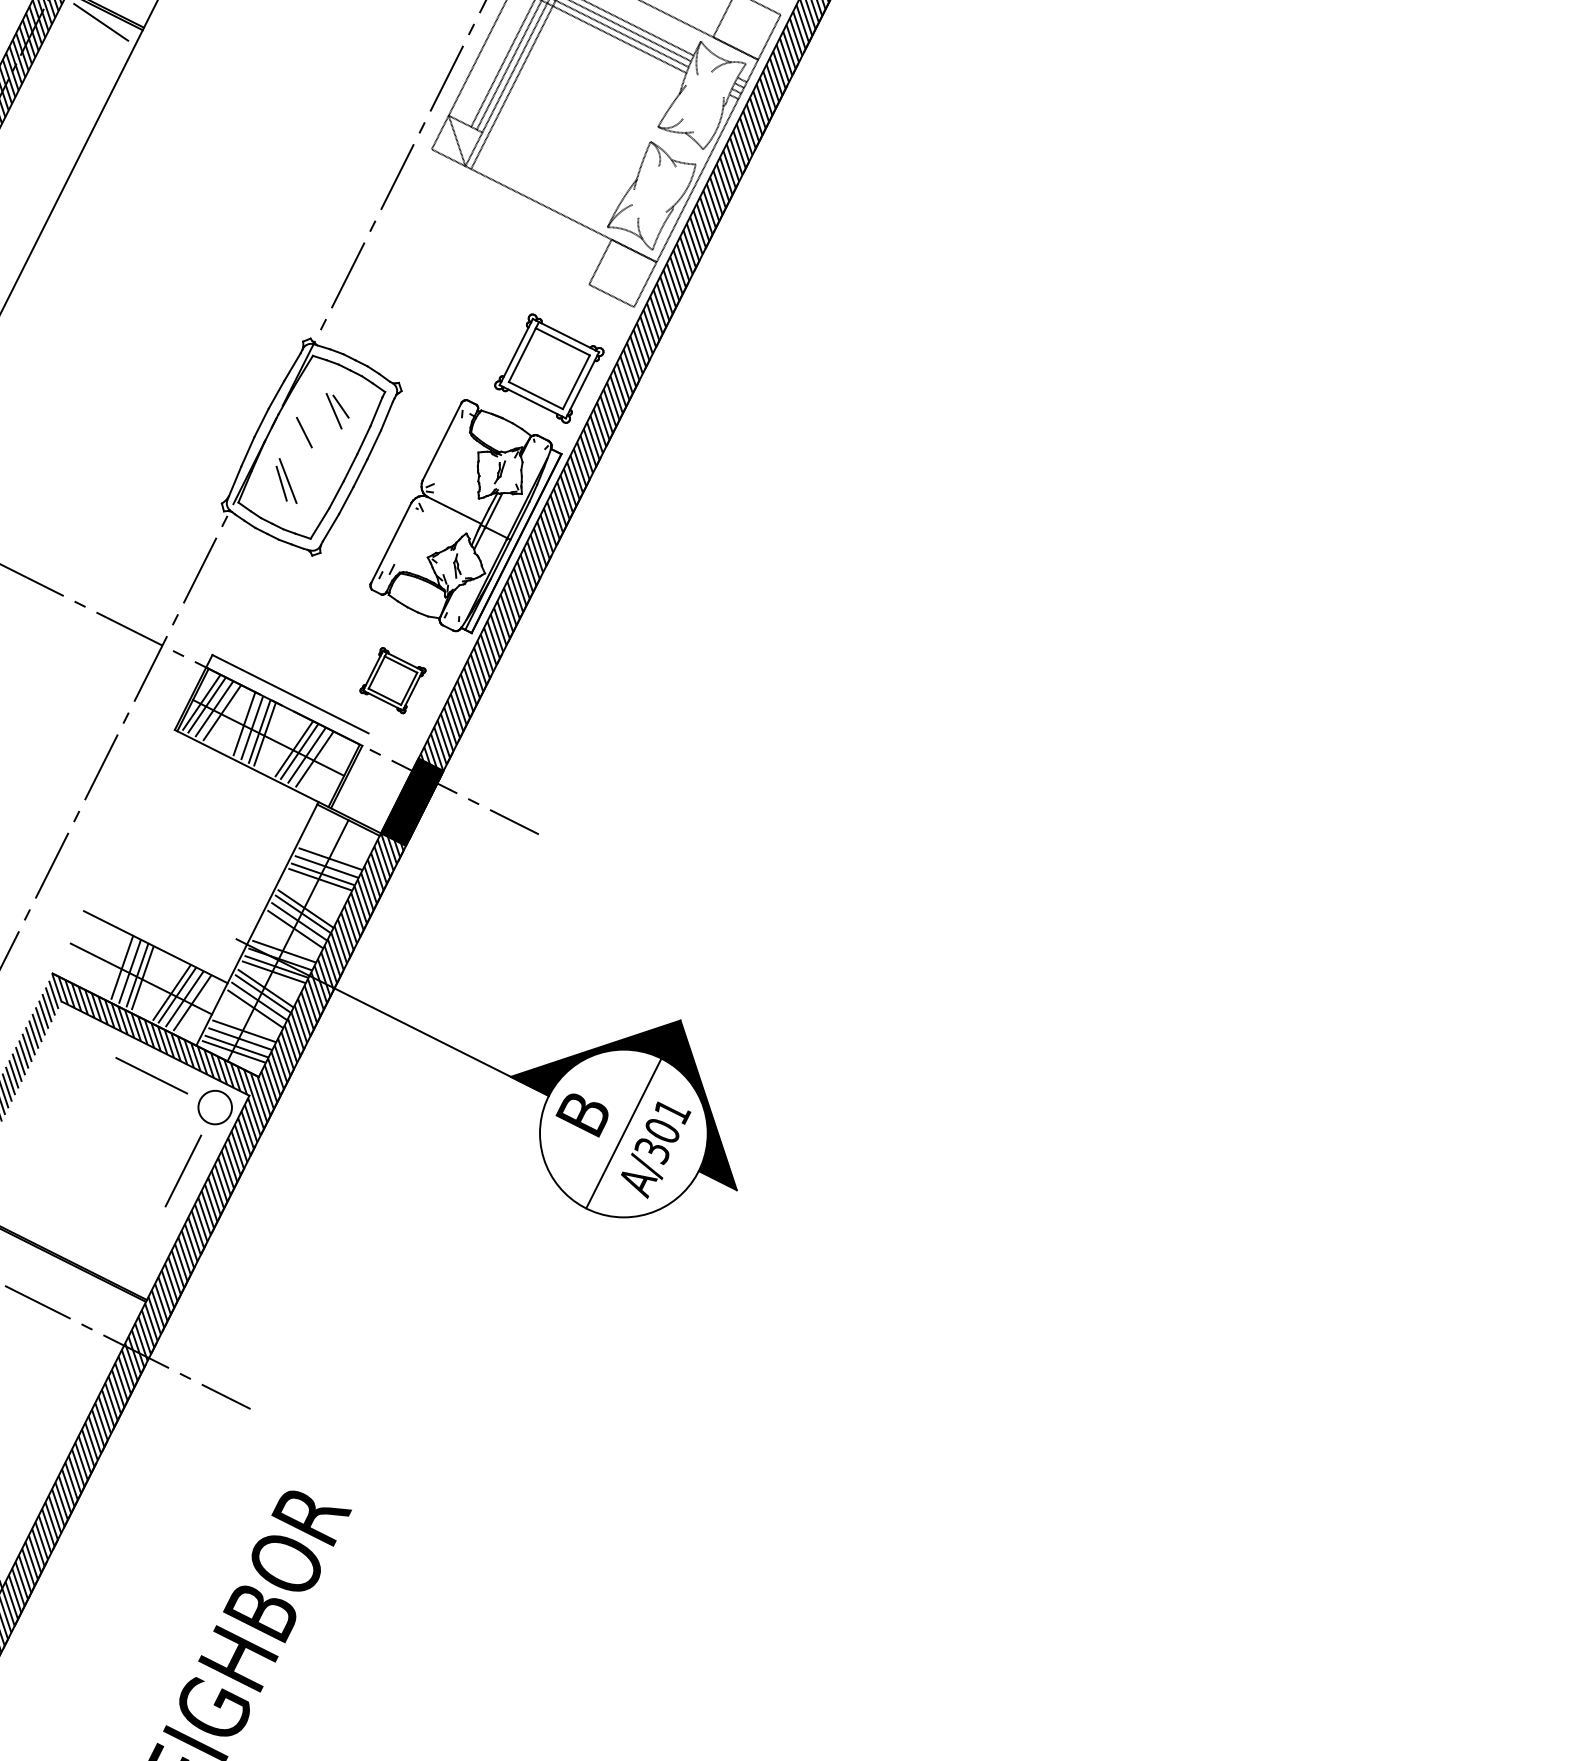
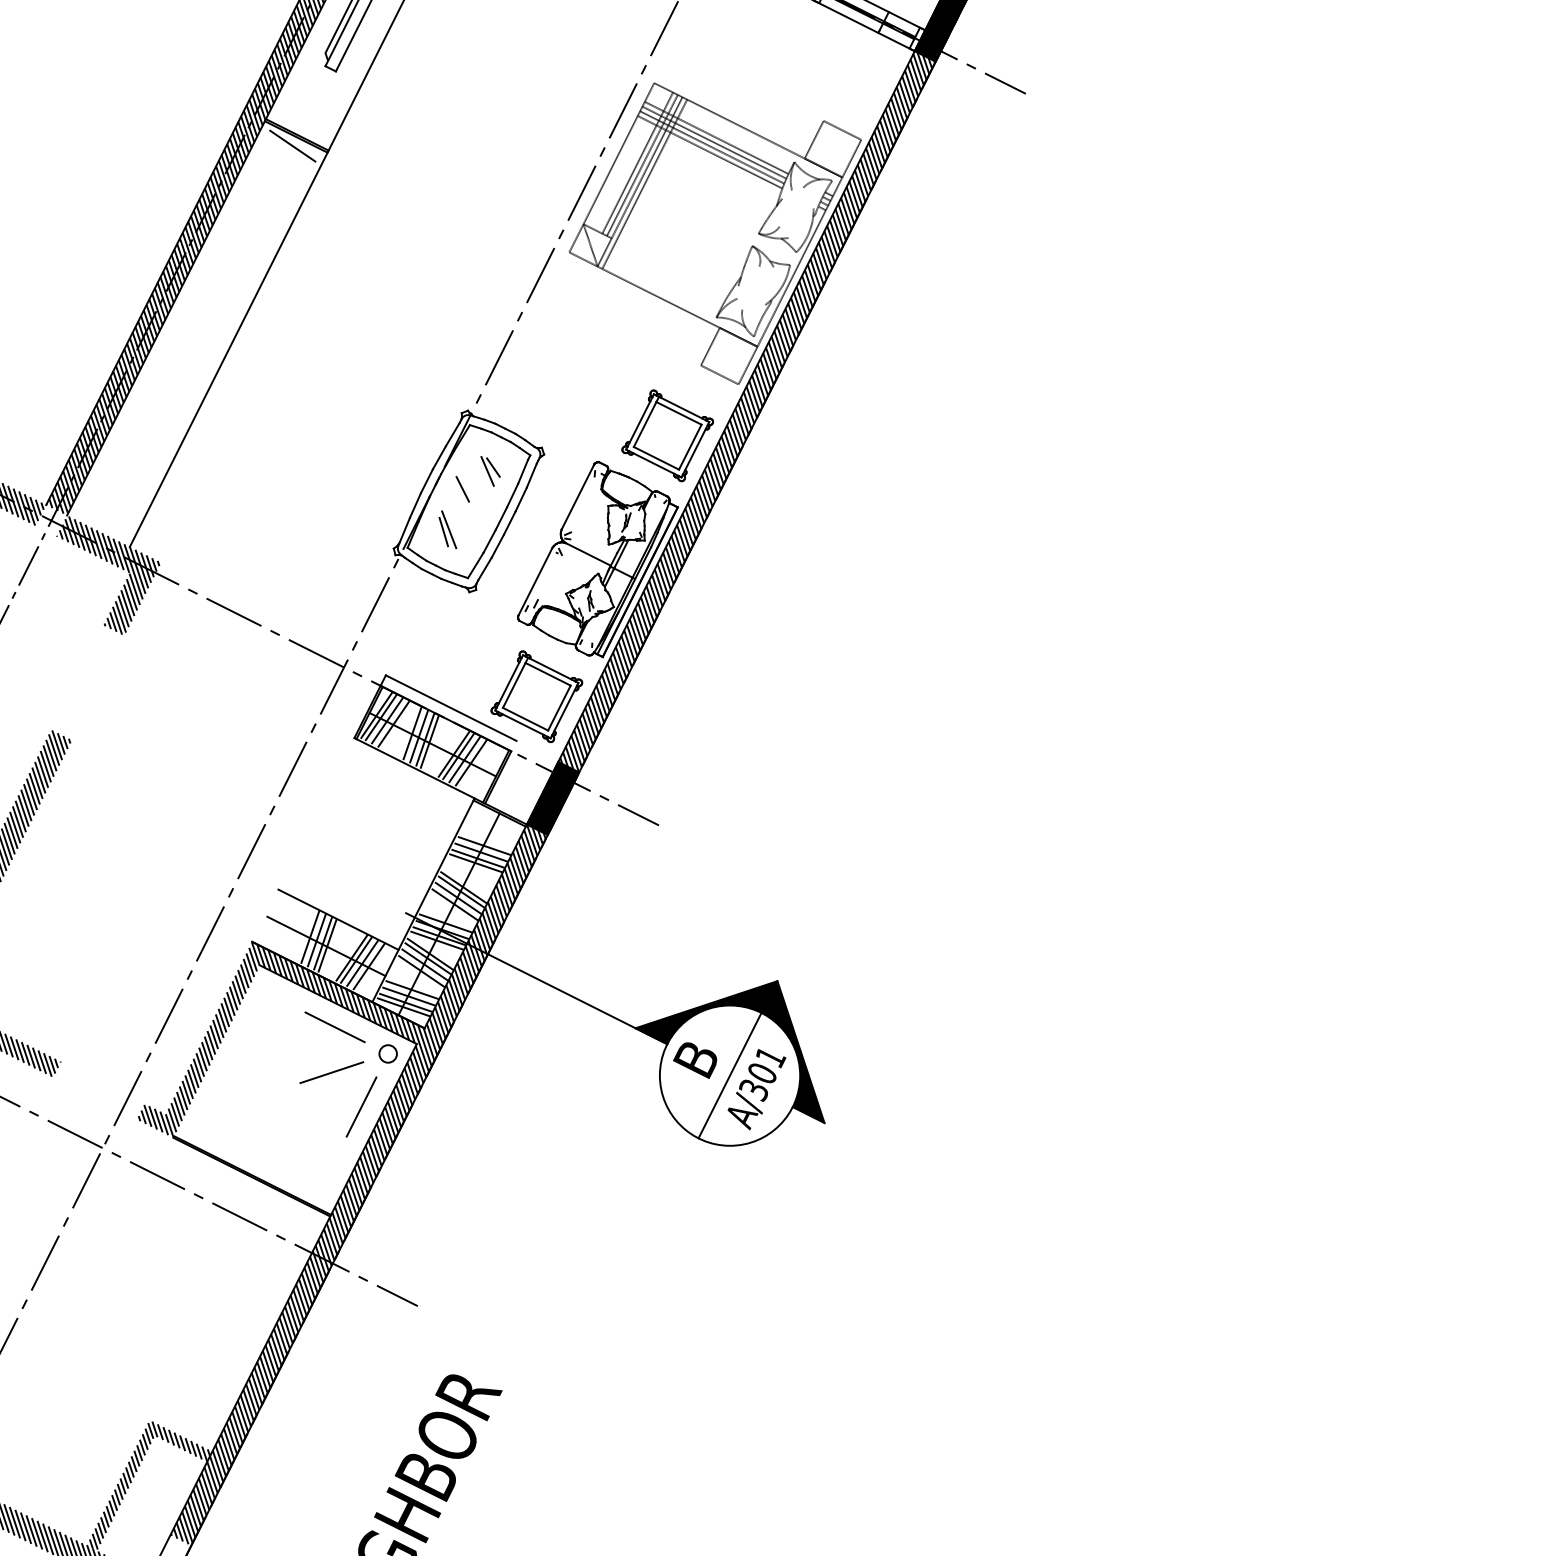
part: (392, 680) -> (536, 696), size x1.67
circle: (214, 1107) -> (387, 1053), size x0.62
line: (147, 1129) -> (331, 1072), added

